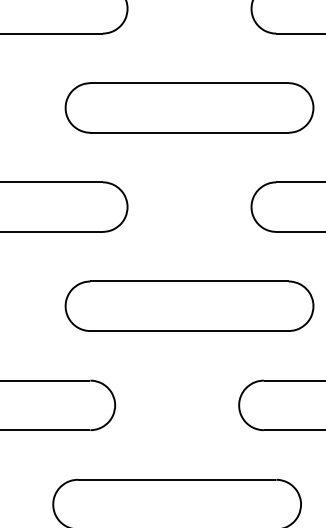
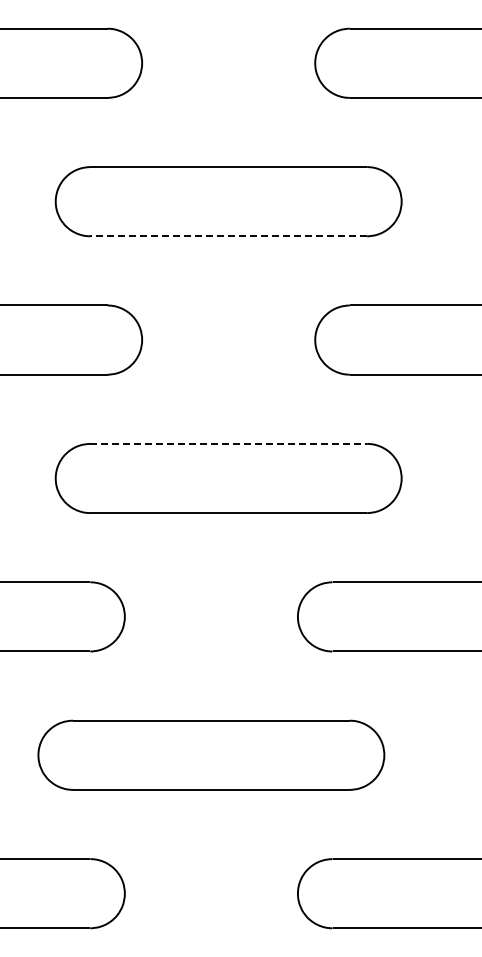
line: (189, 132) -> (228, 236), solid -> dashed
line: (190, 281) -> (229, 443), solid -> dashed

